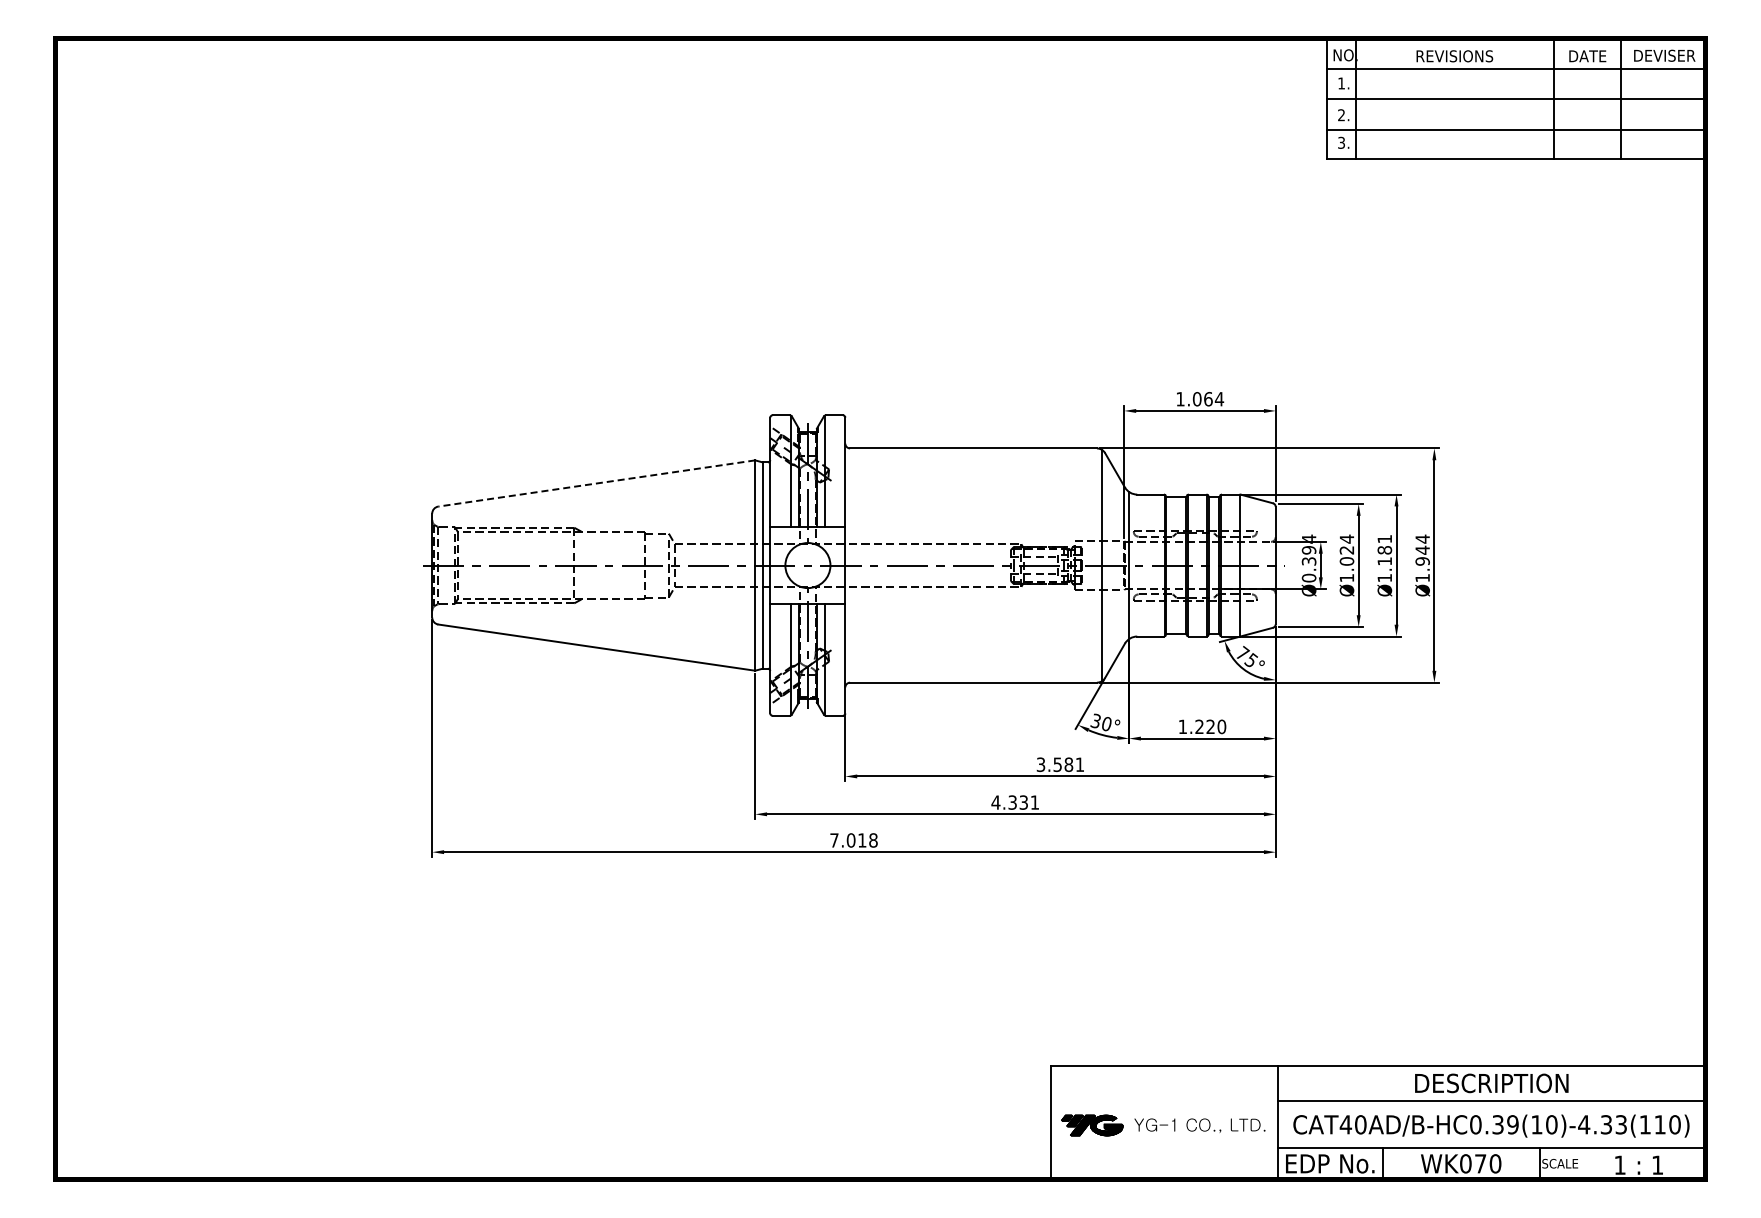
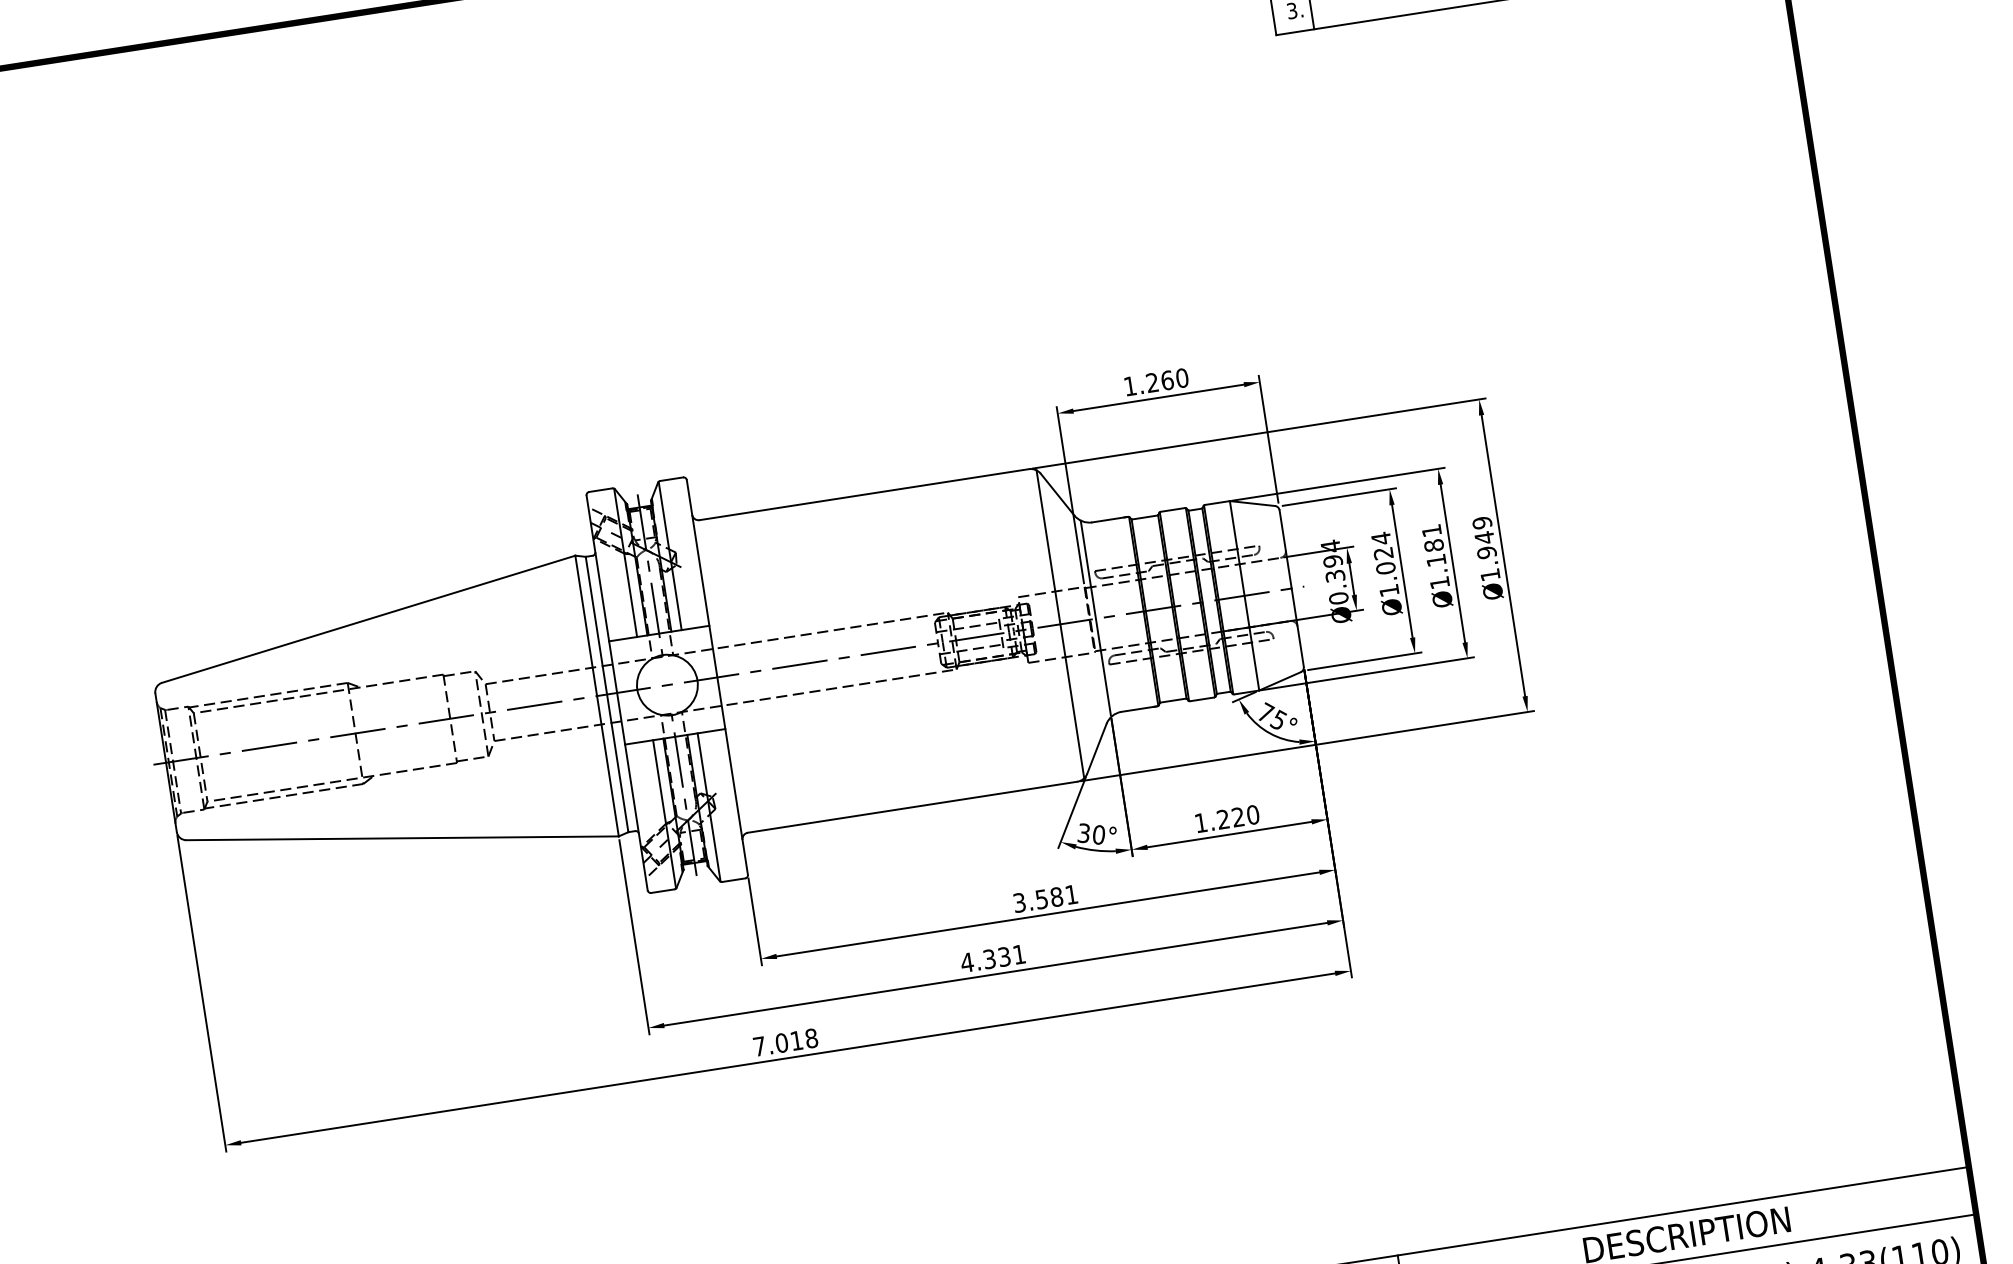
text: (1208, 399) -> (1167, 380), 1.064 -> 1.260
line: (596, 483) -> (368, 619), dashed -> solid
text: (1422, 538) -> (1481, 522), Ø1.944 -> Ø1.949

